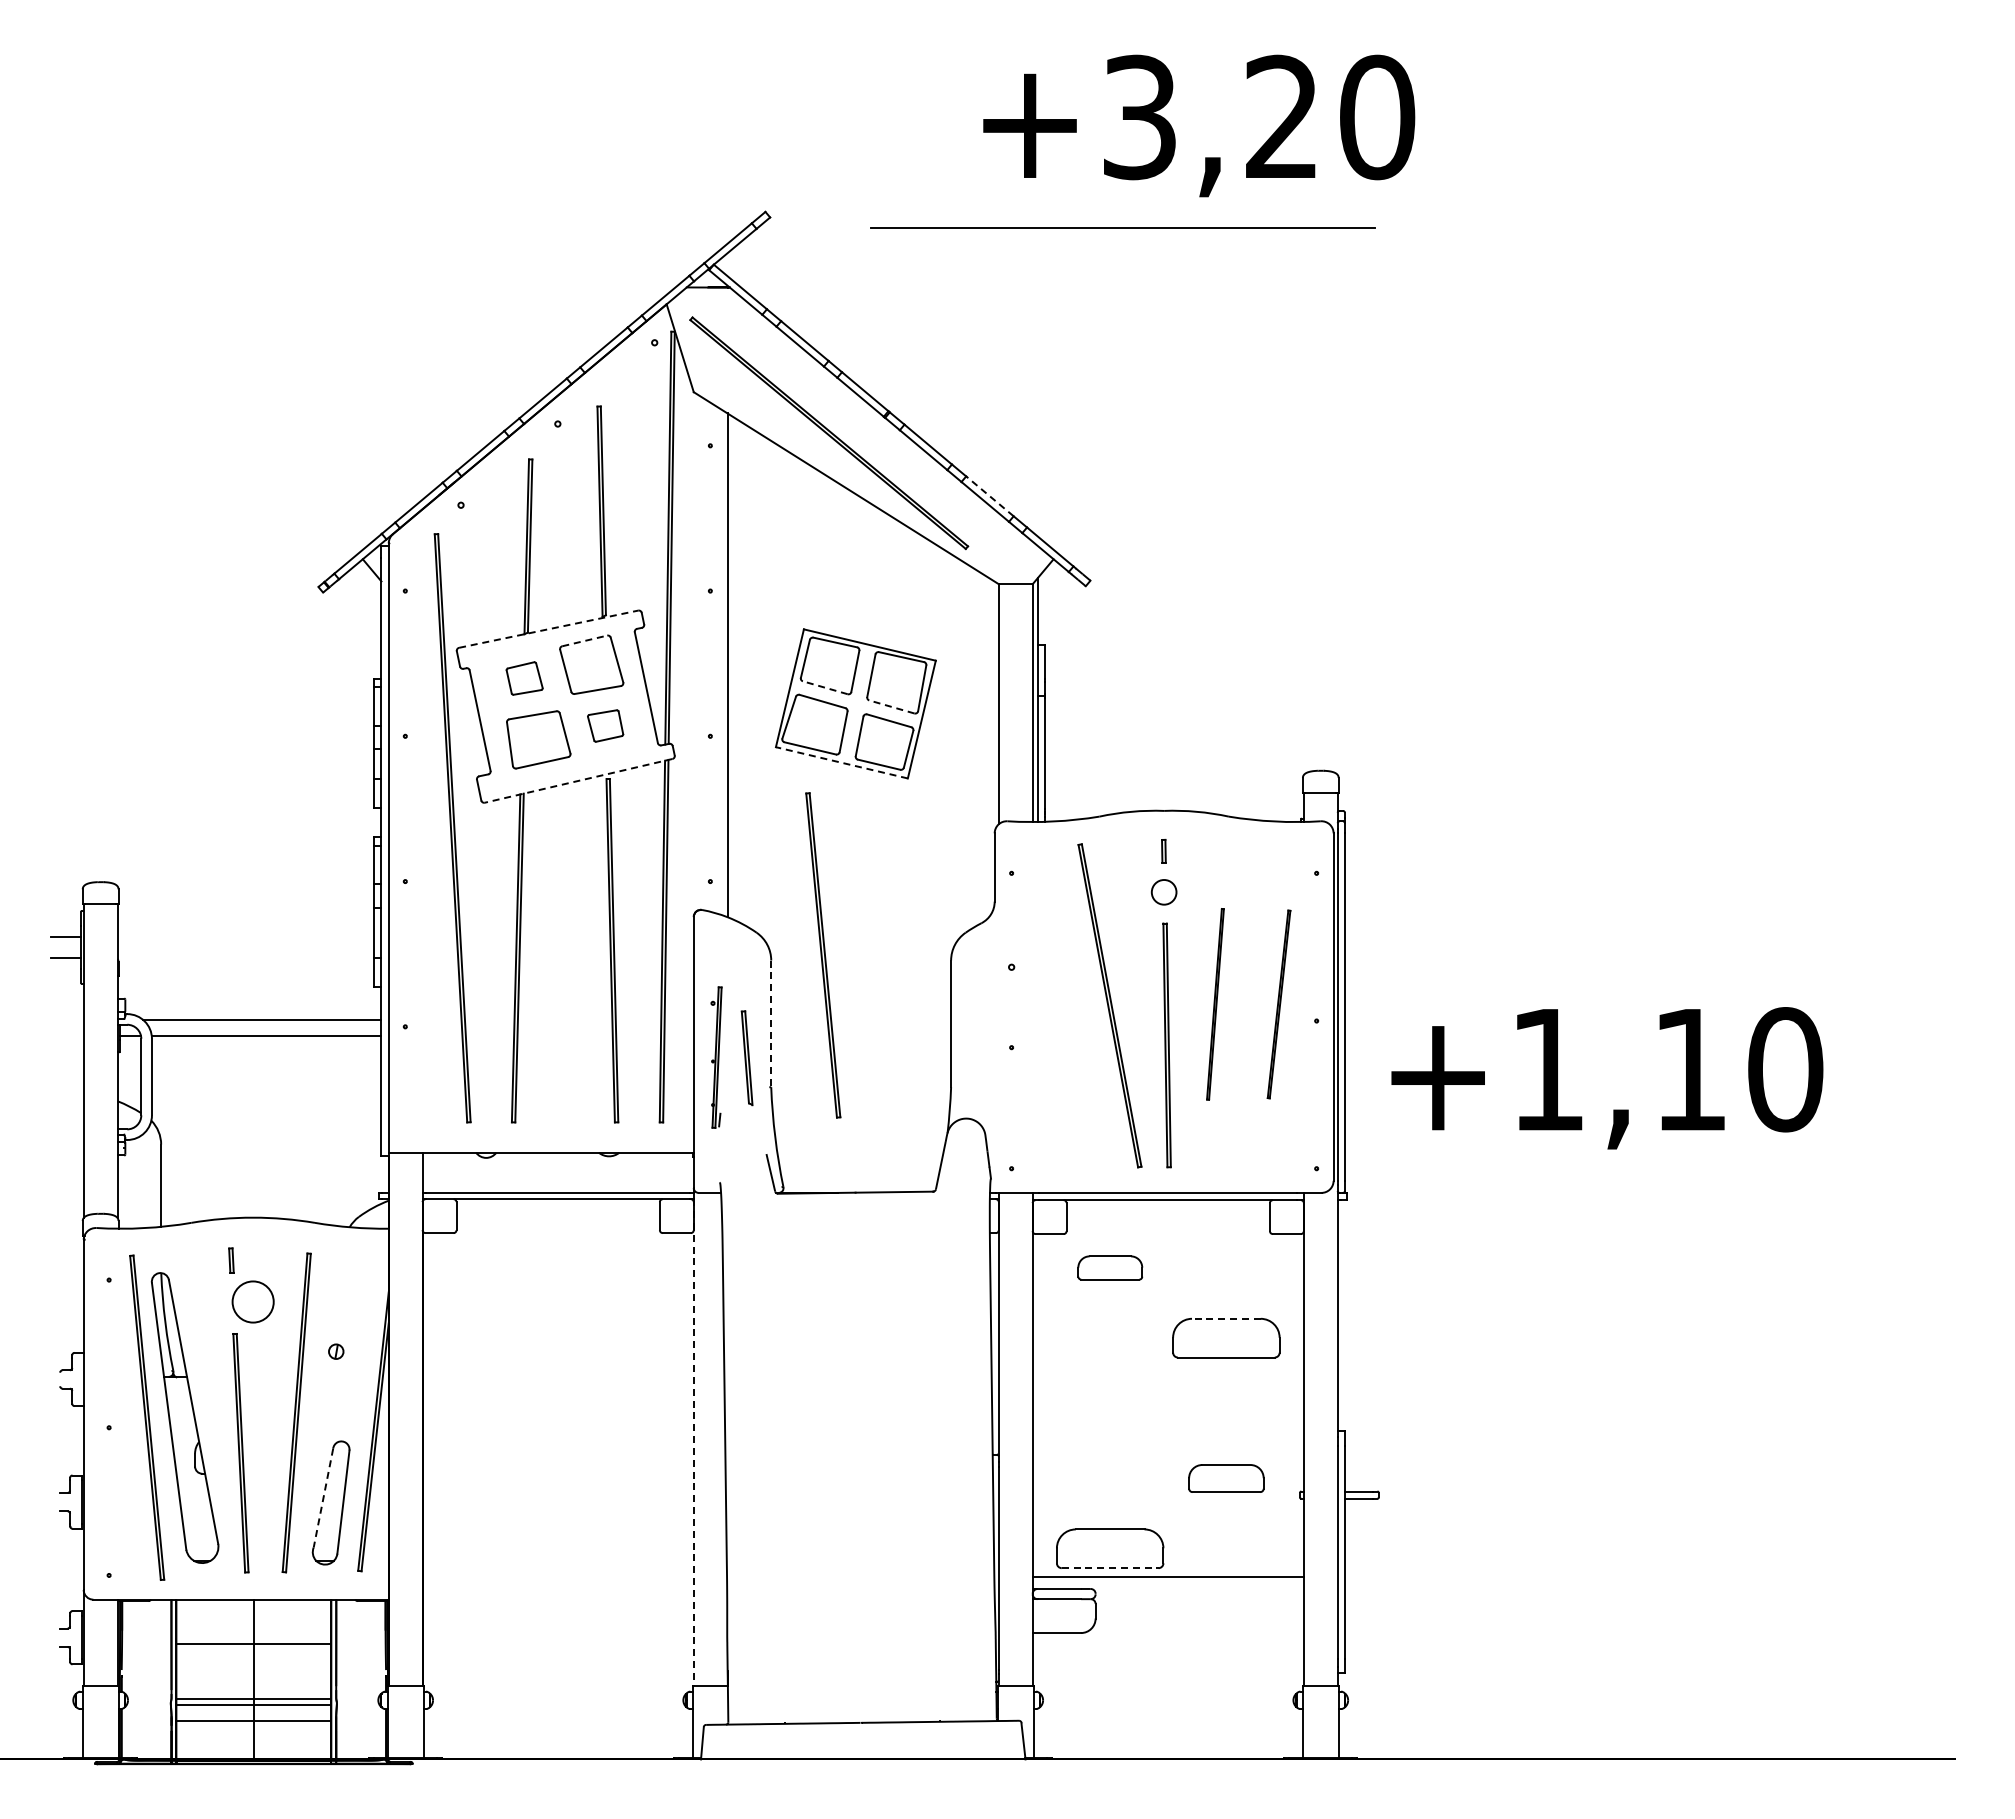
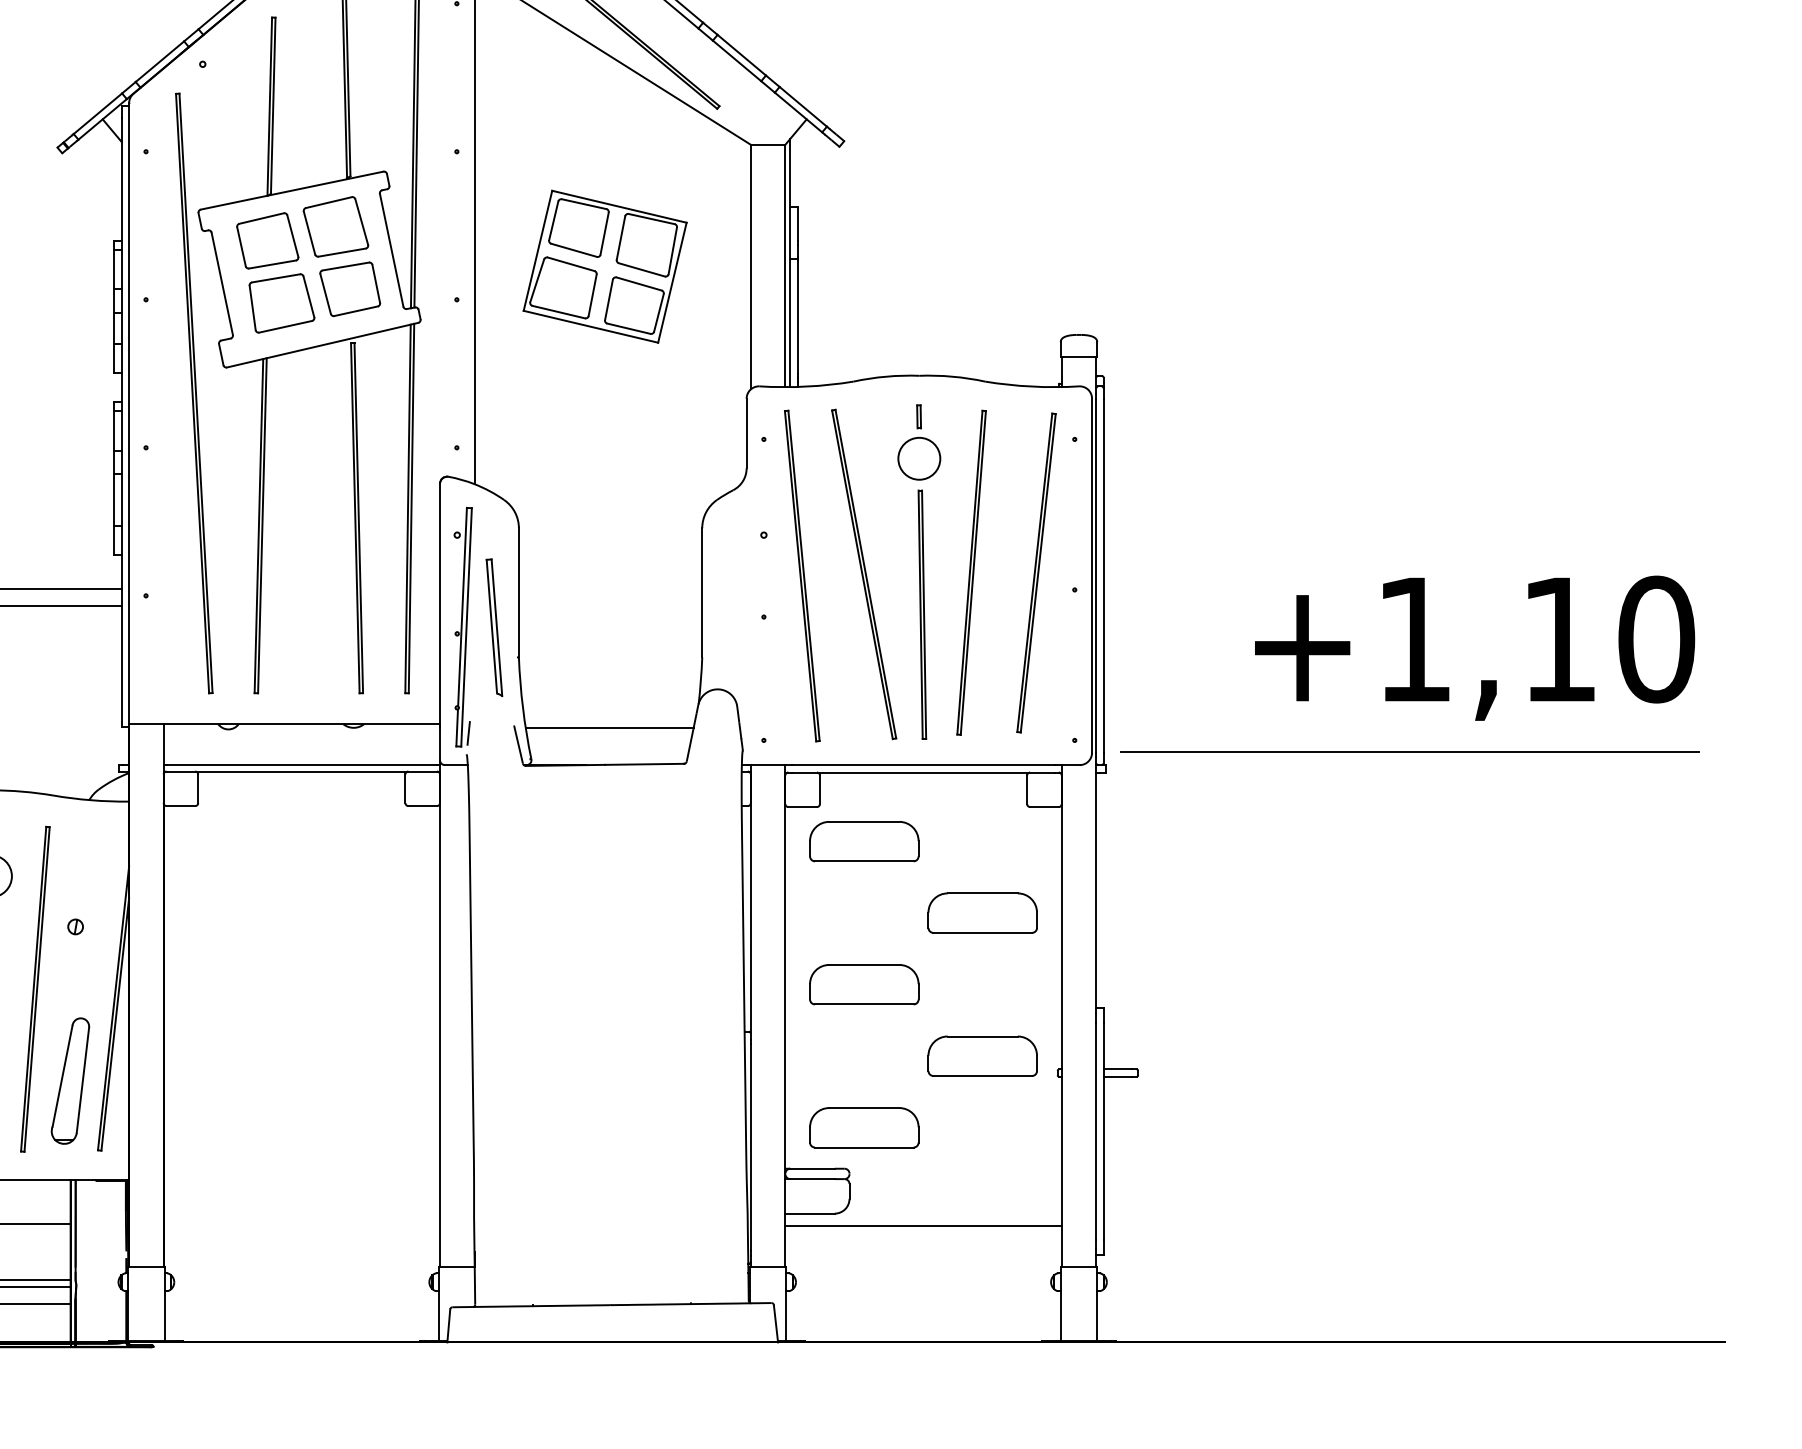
line: (989, 496) -> (741, 55), dashed -> solid
line: (548, 629) -> (291, 190), dashed -> solid
line: (585, 640) -> (329, 202), dashed -> solid
part: (524, 678) -> (267, 240), size x1.67
line: (824, 687) -> (573, 250), dashed -> solid
line: (891, 706) -> (641, 269), dashed -> solid
part: (605, 725) -> (350, 288), size x1.67
line: (841, 762) -> (590, 326), dashed -> solid
line: (578, 780) -> (322, 344), dashed -> solid
circle: (1163, 891) -> (918, 457), size x1.67
part: (823, 955) -> (802, 576), moved
part: (1215, 1004) -> (971, 573), size x1.67
part: (1278, 1004) -> (1035, 573), size x1.67
line: (771, 1024) -> (519, 593), dashed -> solid
part: (716, 1057) -> (463, 627), size x1.67
part: (746, 1058) -> (493, 628), size x1.43
text: (1607, 1078) -> (1475, 648), moved
line: (859, 1156) -> (608, 727), added
line: (1645, 1180) -> (1409, 752), added
part: (1110, 1267) -> (864, 841), size x1.67
line: (1225, 1318) -> (981, 893), dashed -> solid
part: (1110, 1408) -> (864, 984), added
line: (693, 1443) -> (439, 1020), dashed -> solid
part: (1226, 1478) -> (982, 1056), size x1.43
line: (323, 1498) -> (62, 1076), dashed -> solid
line: (1110, 1568) -> (864, 1147), dashed -> solid
line: (1167, 1576) -> (922, 1226), moved

